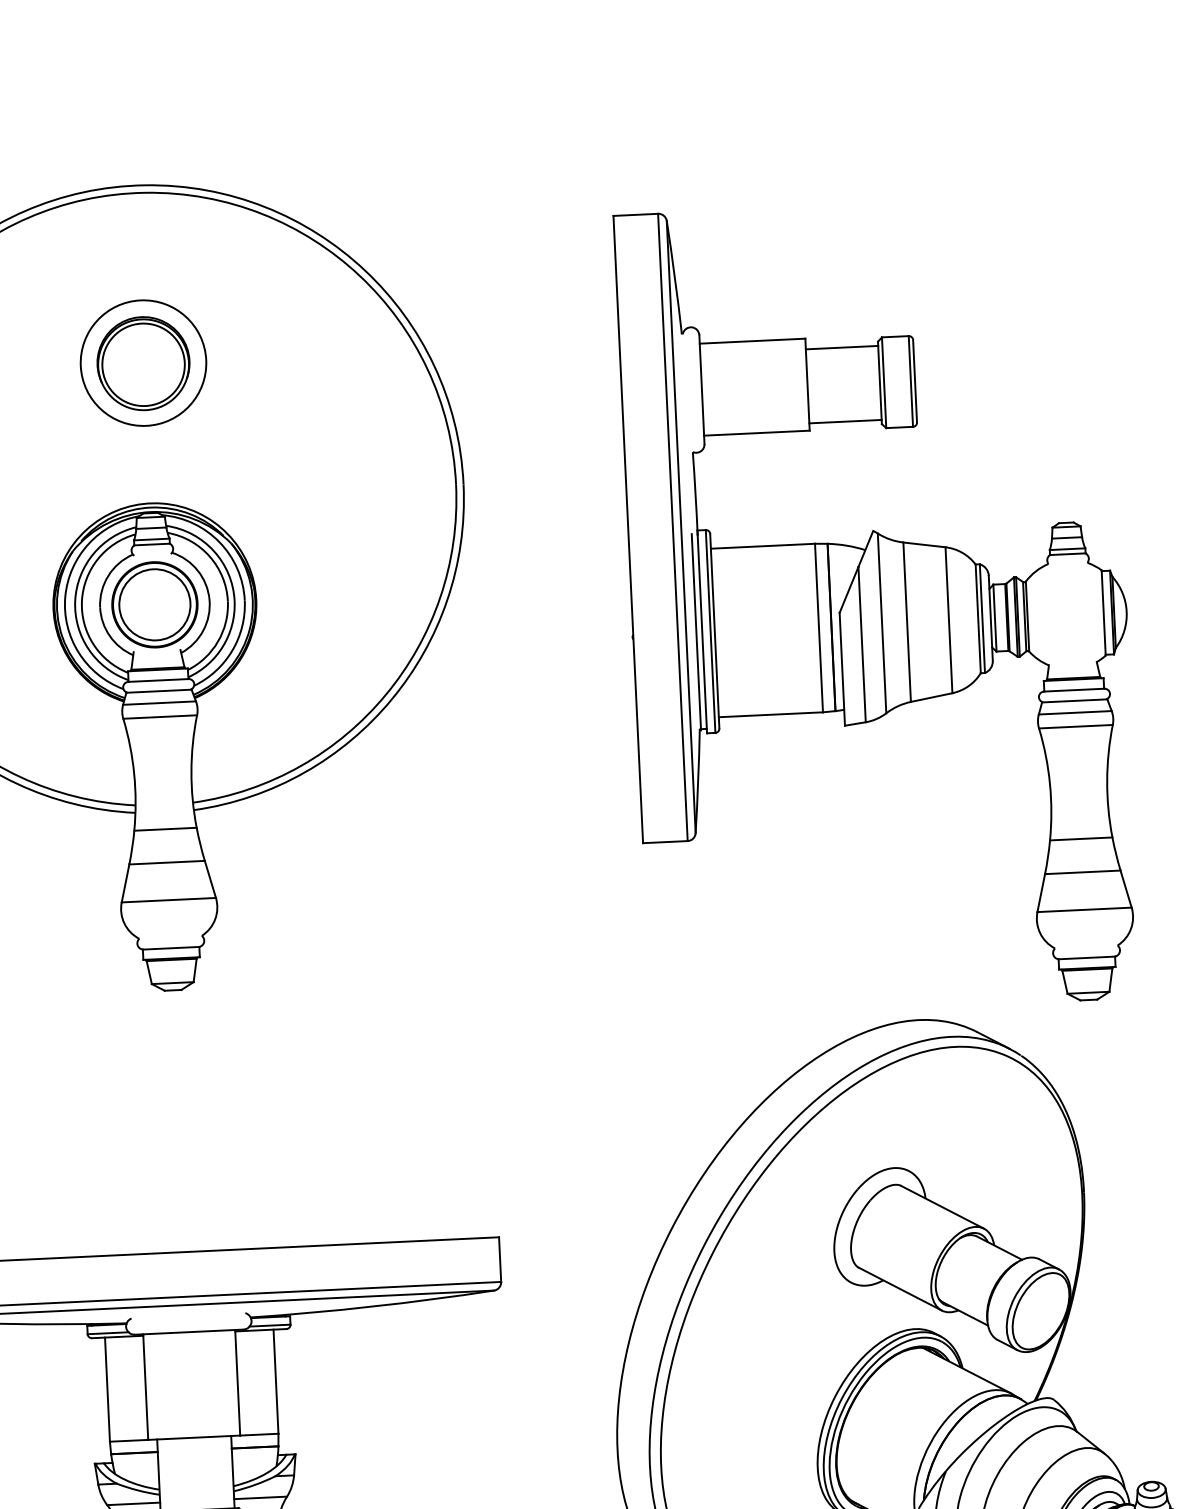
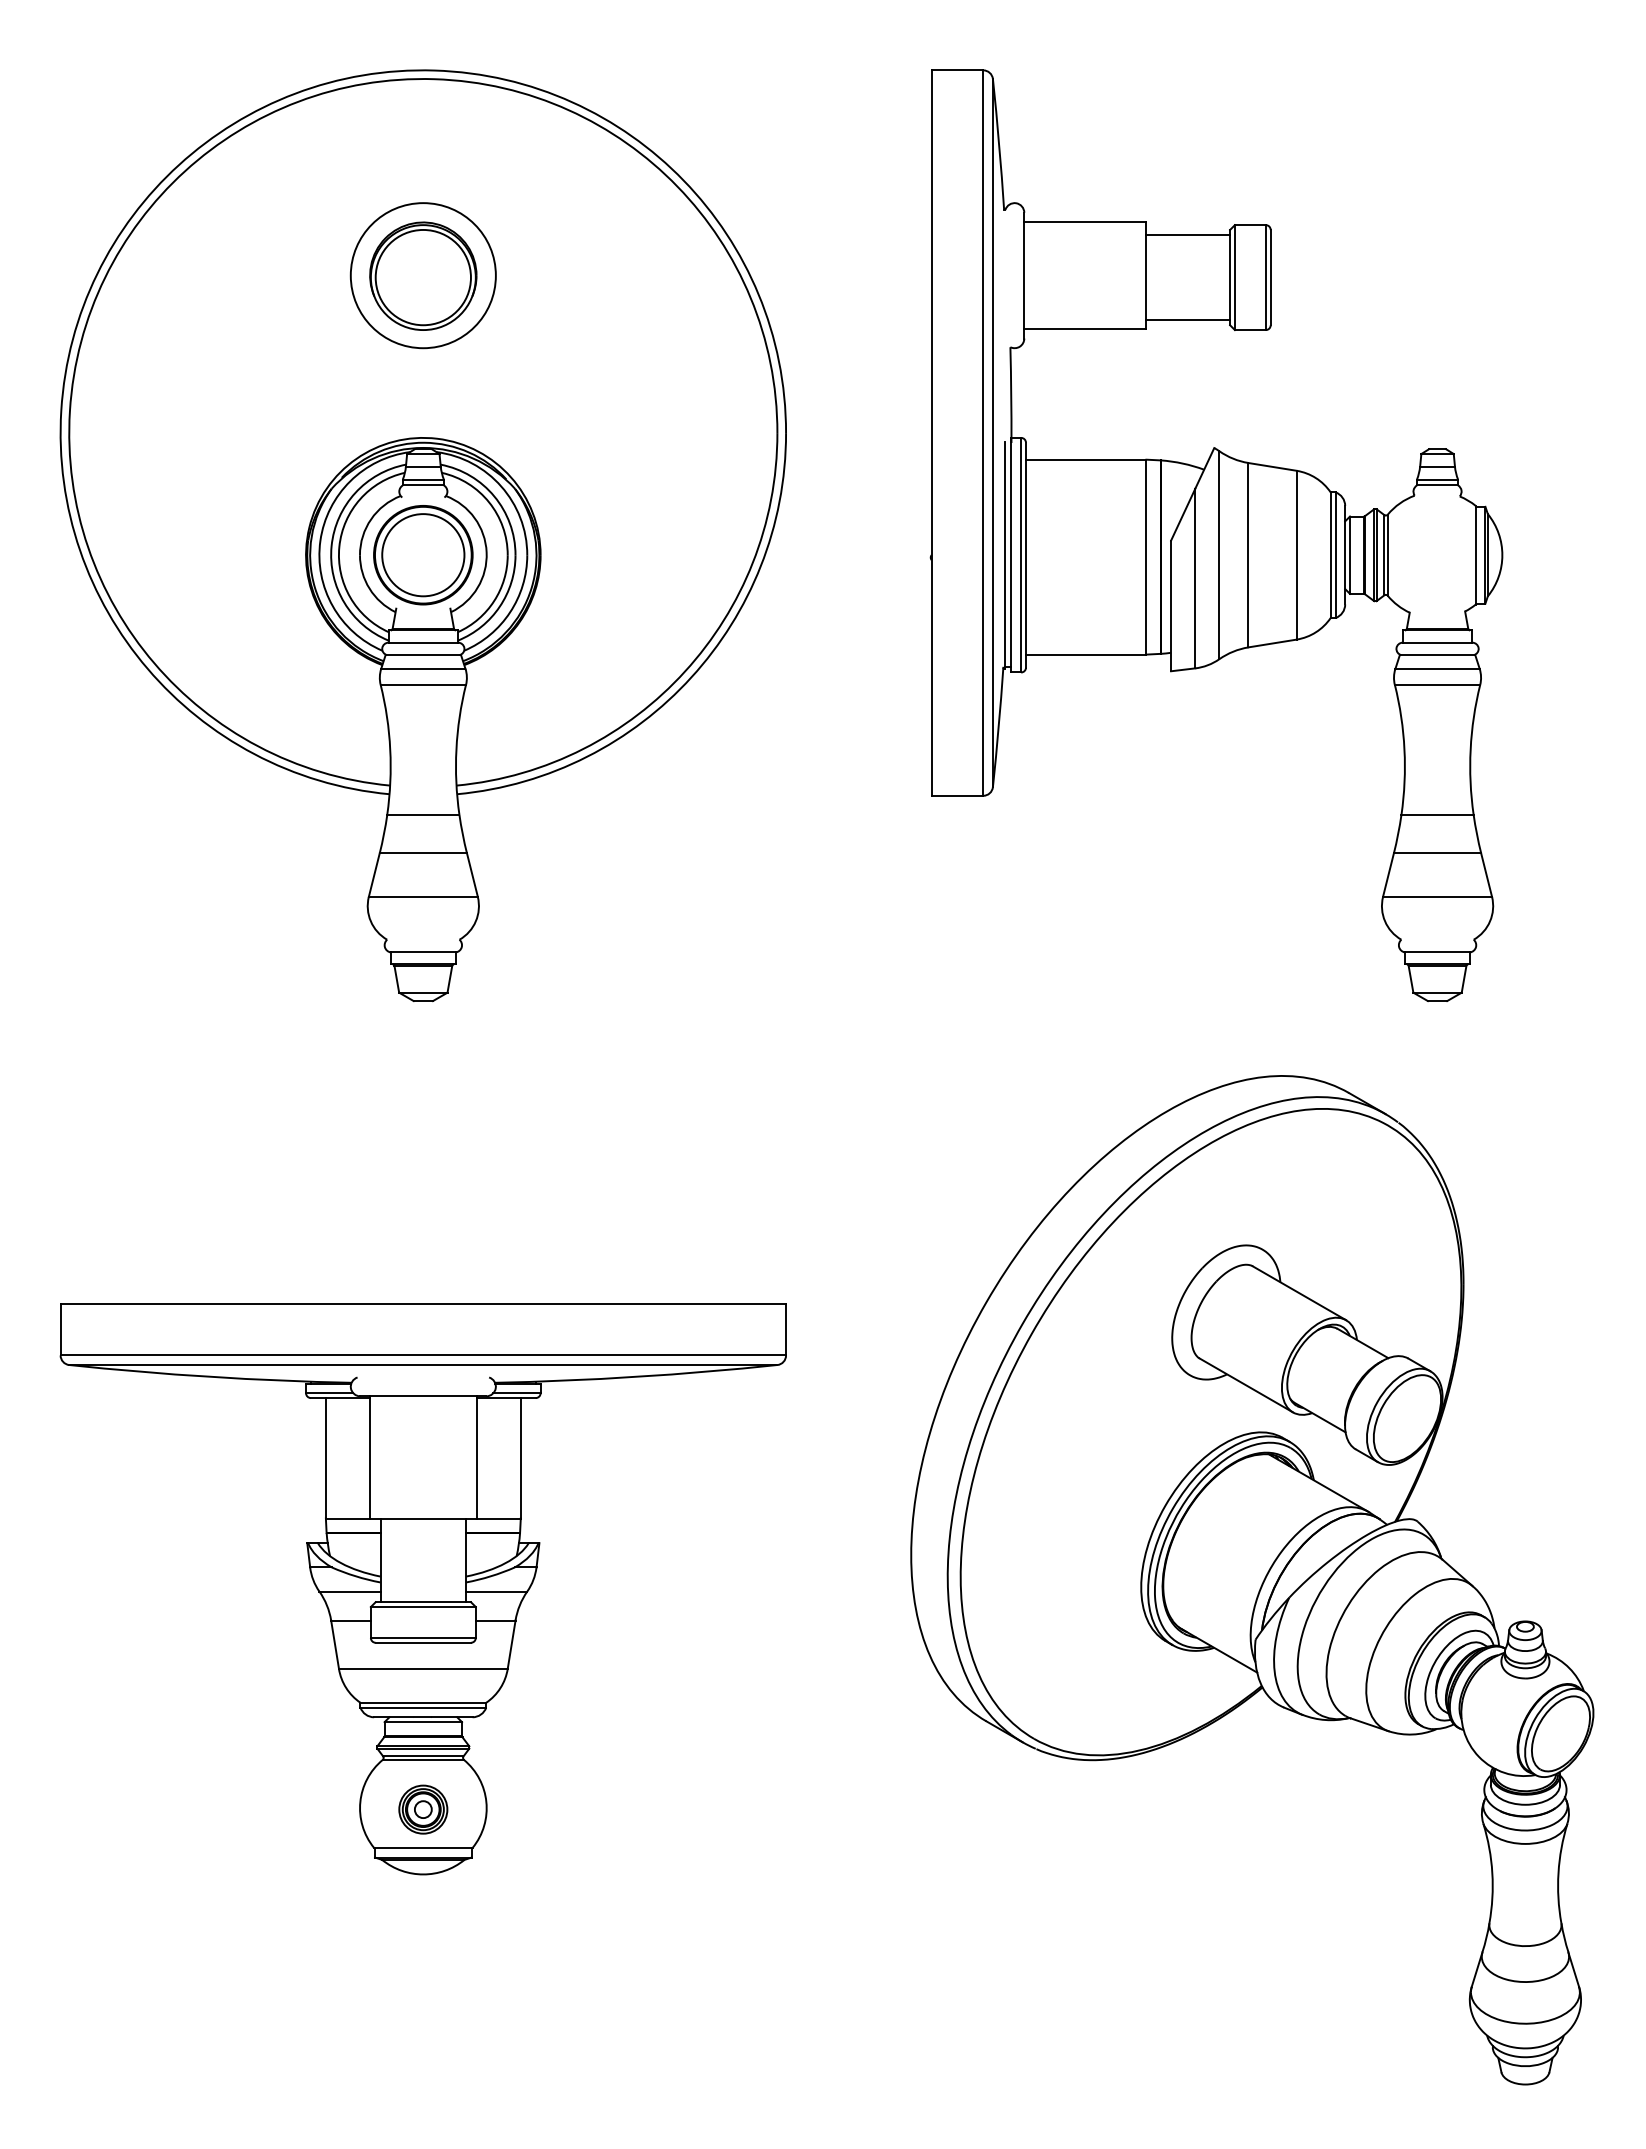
part: (878, 606) -> (1216, 535), moved

